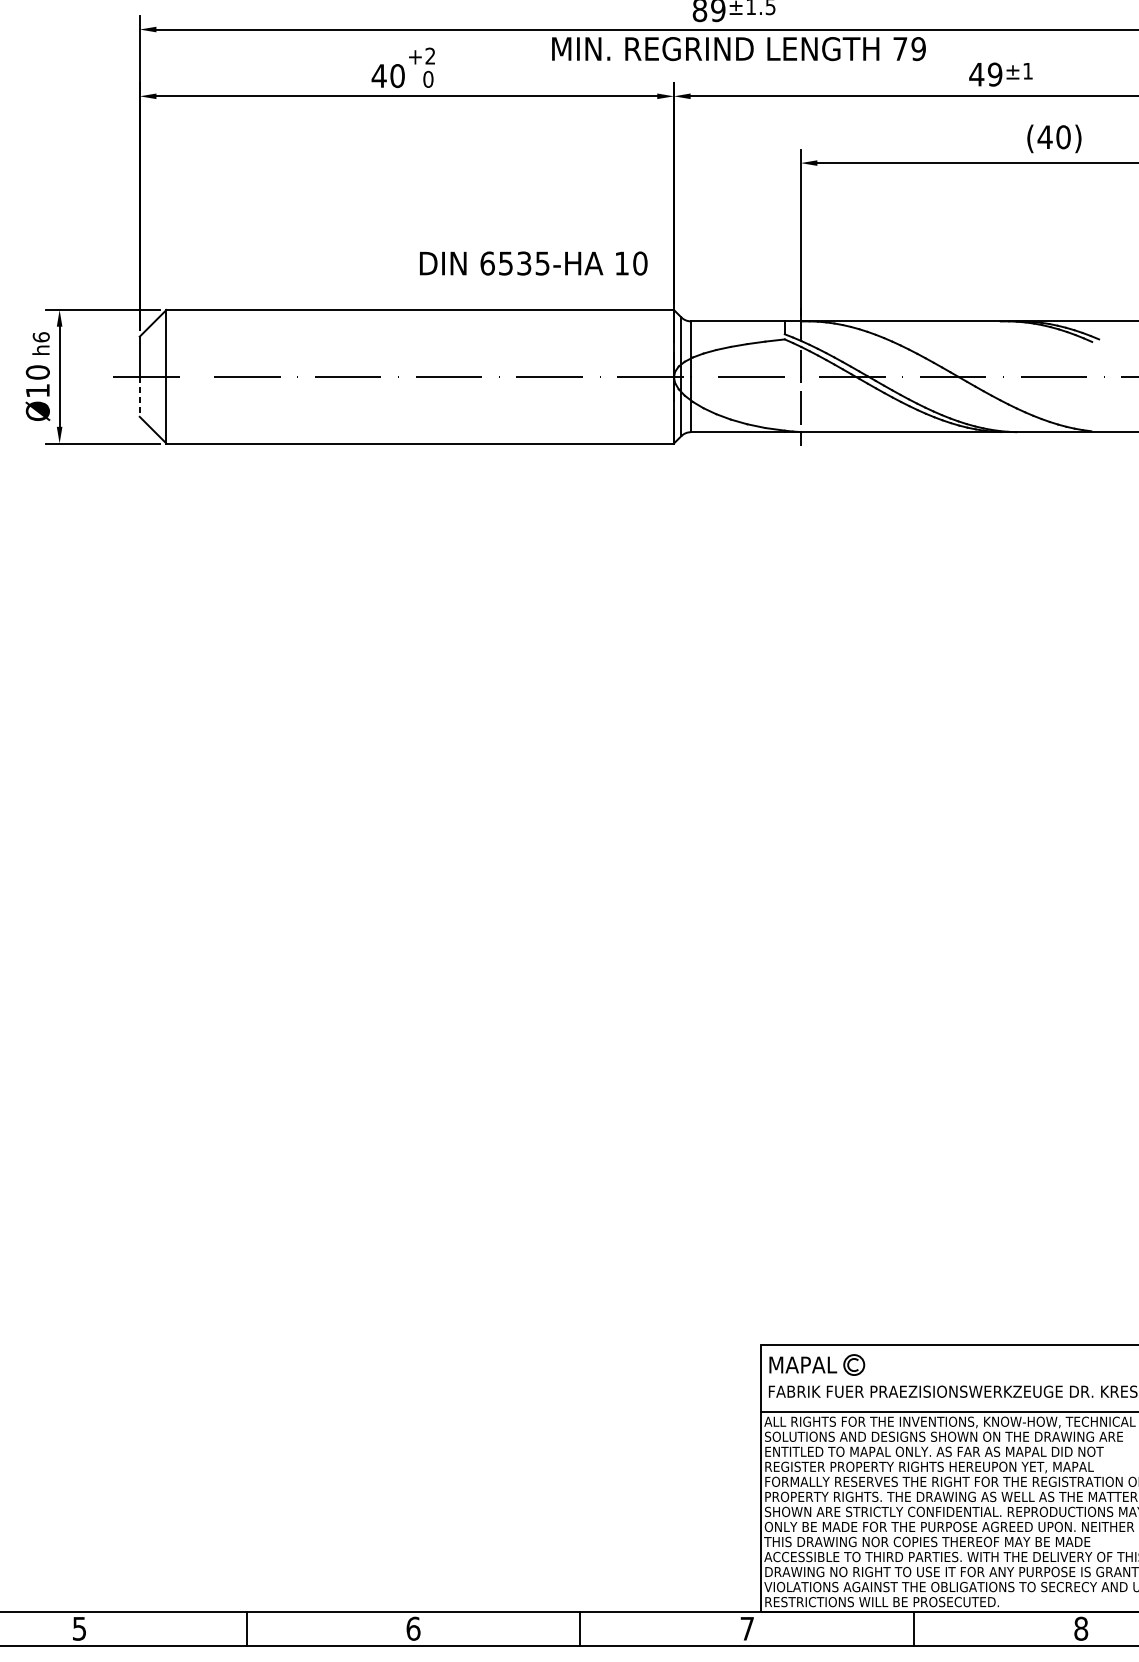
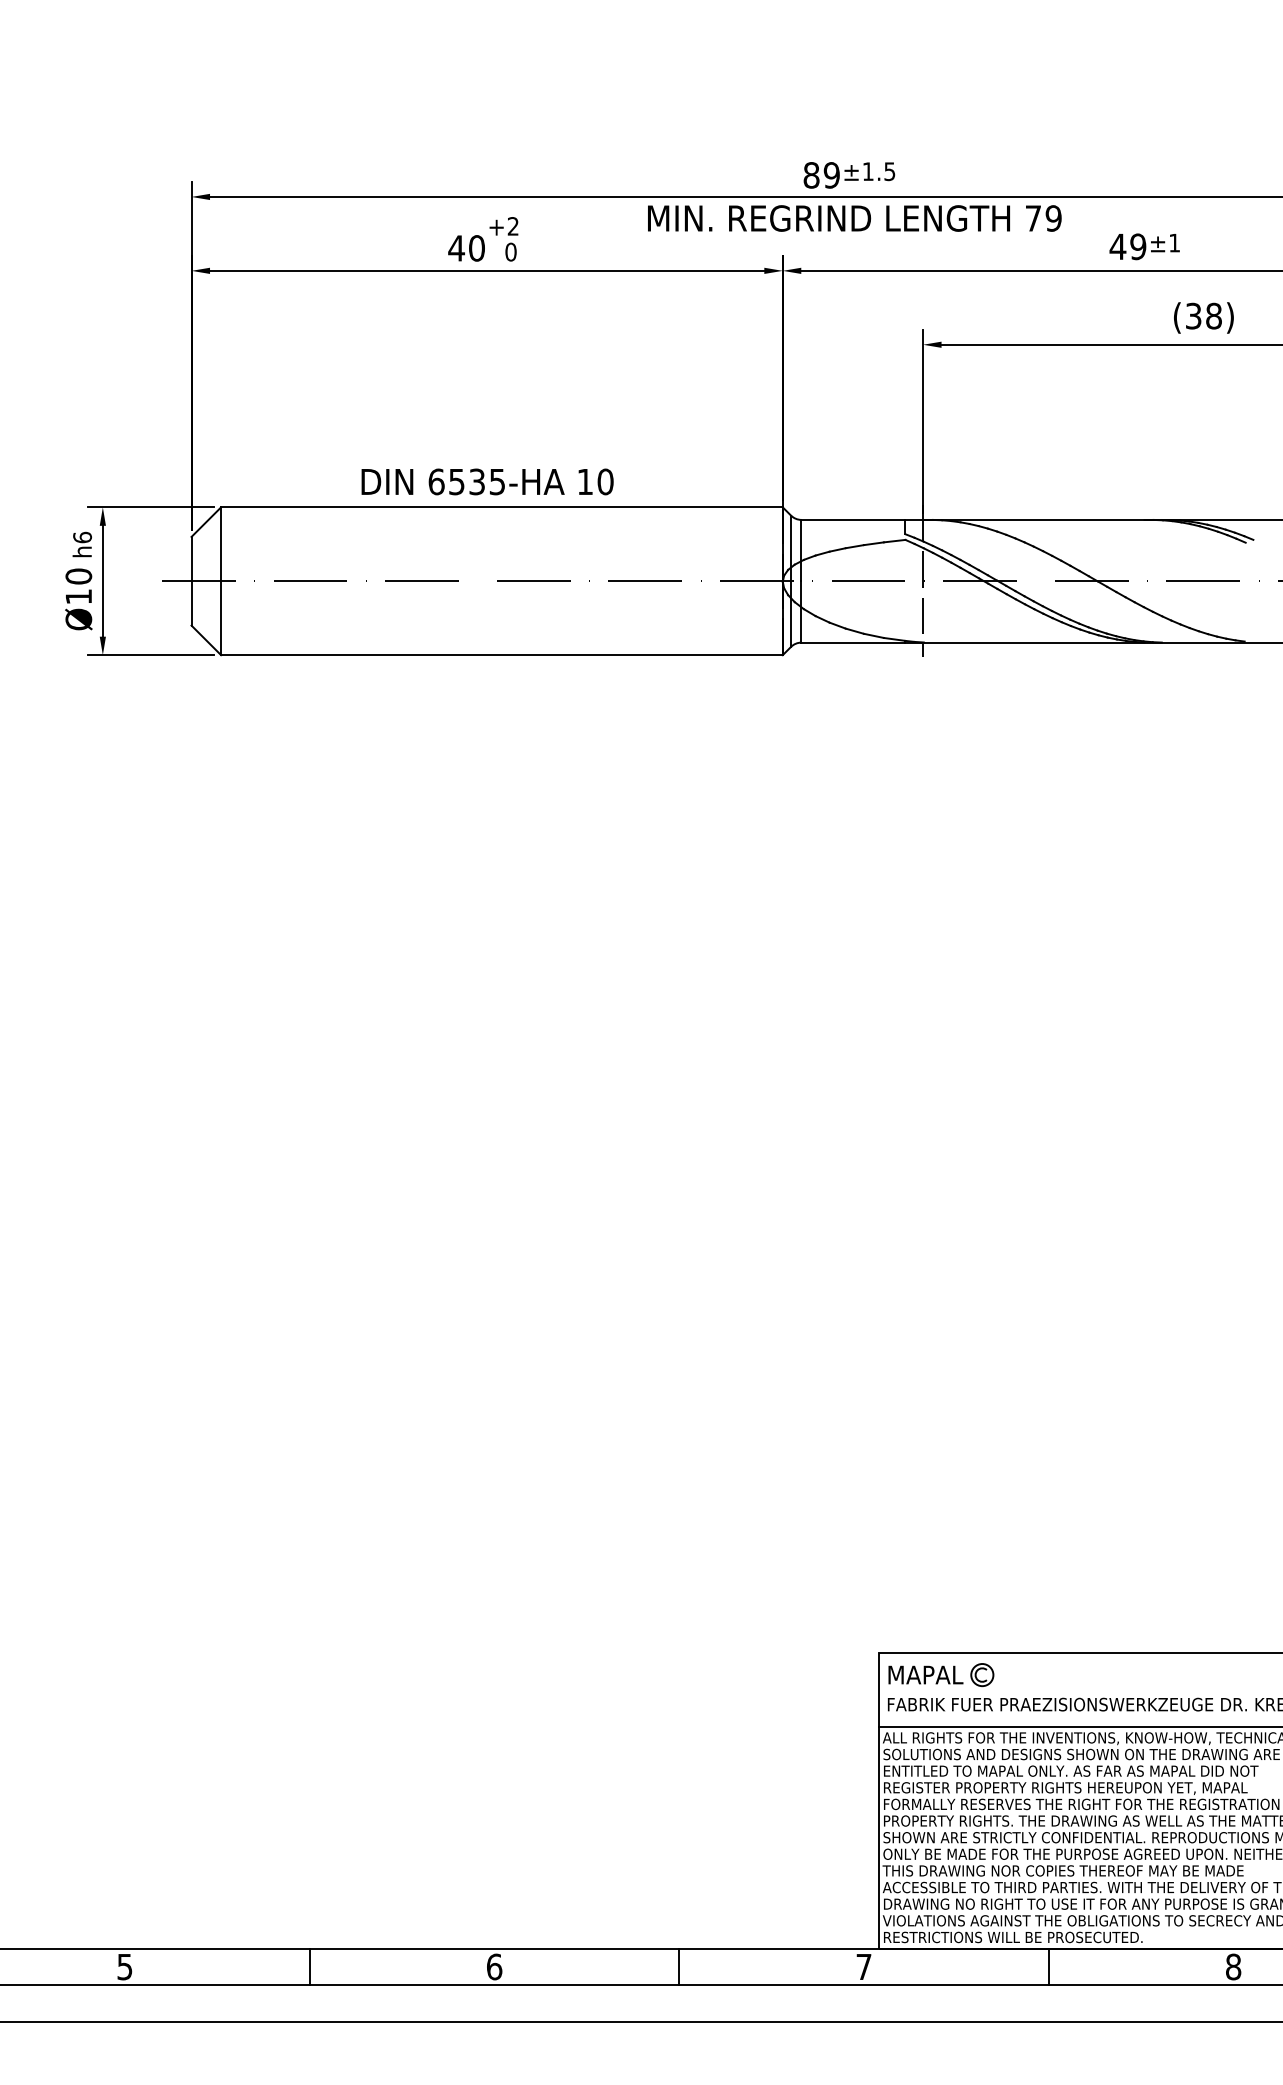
text: (1054, 136) -> (1203, 315), (40) -> (38)
text: (533, 263) -> (487, 481), moved
line: (139, 396) -> (191, 603), dashed -> solid

